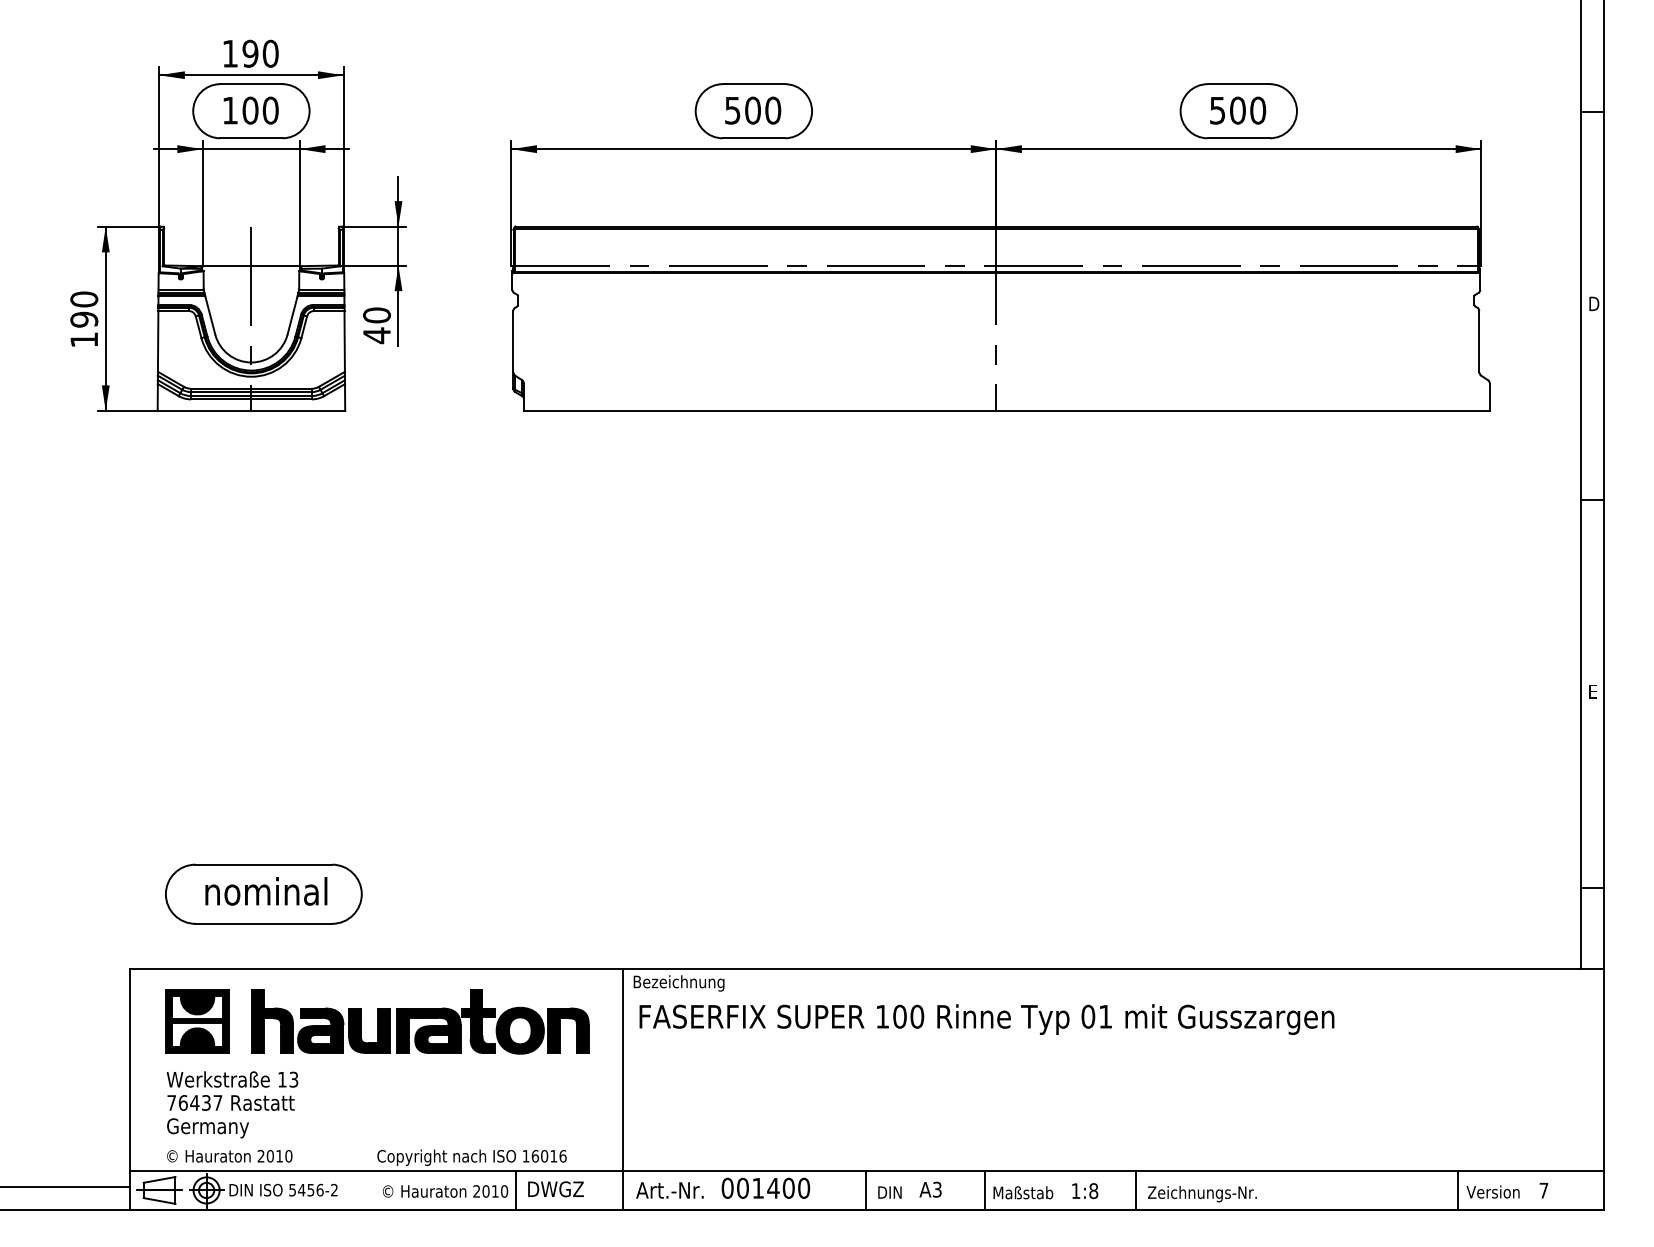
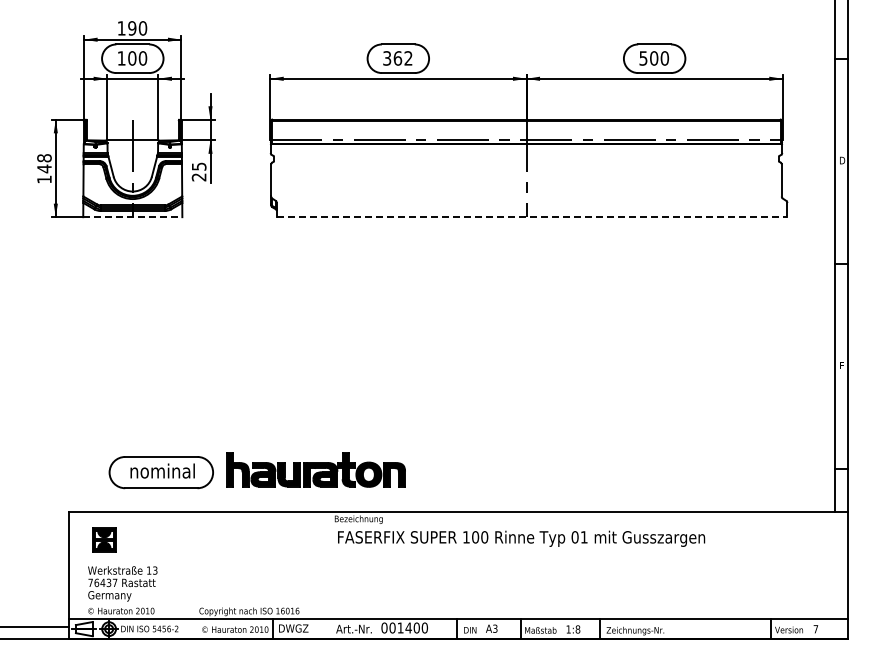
text: (752, 110) -> (397, 58), 500 -> 362
text: (84, 309) -> (44, 163), 190 -> 148
text: (375, 324) -> (198, 171), 40 -> 25
line: (250, 411) -> (132, 217), solid -> dashed
line: (1007, 411) -> (532, 217), solid -> dashed
part: (262, 894) -> (160, 472), moved
part: (197, 1020) -> (104, 539), size x0.7
part: (419, 1020) -> (315, 469), moved
line: (623, 1088) -> (329, 575), removed

